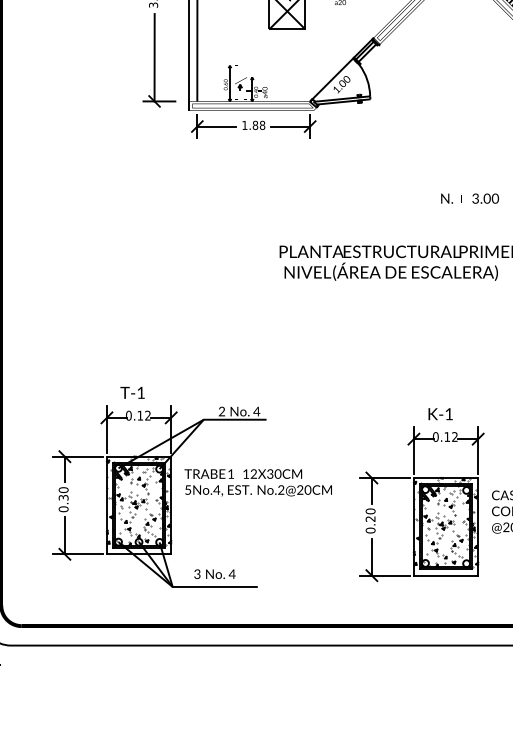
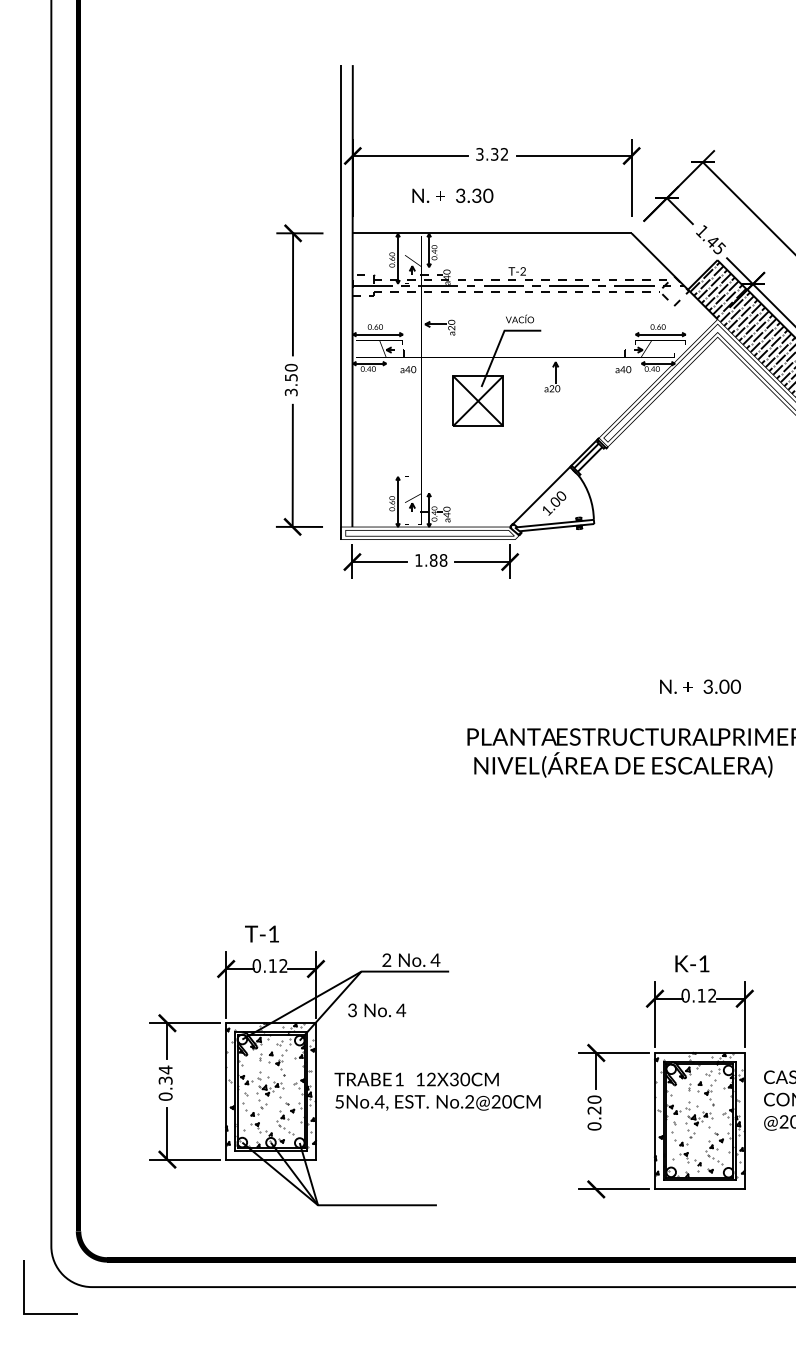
text: (470, 198) -> (700, 686), moved
text: (258, 482) -> (437, 1091), moved
text: (63, 489) -> (165, 1069), 0.30 -> 0.34
line: (372, 557) -> (596, 1163), removed
text: (215, 574) -> (377, 1010), moved

